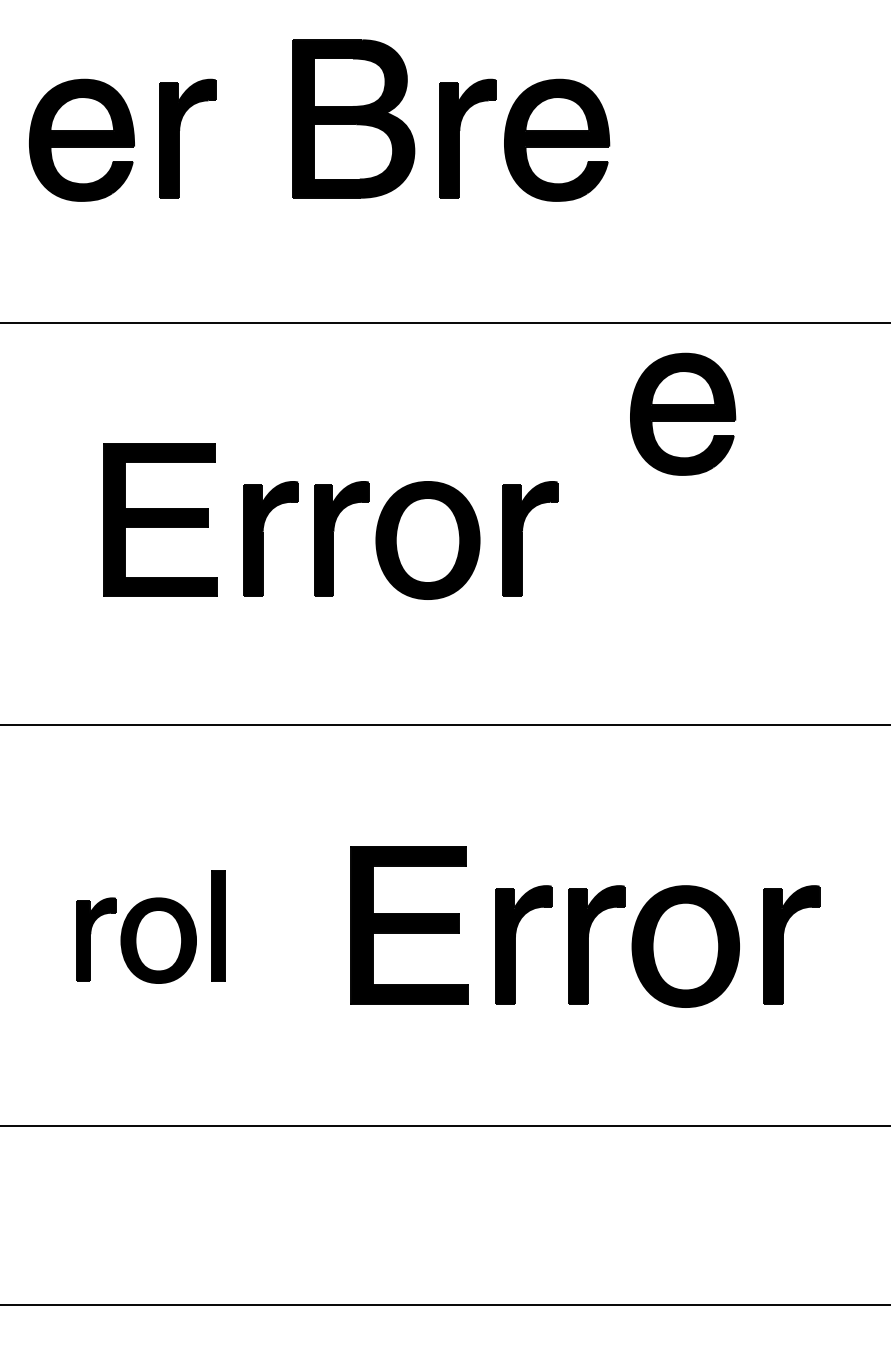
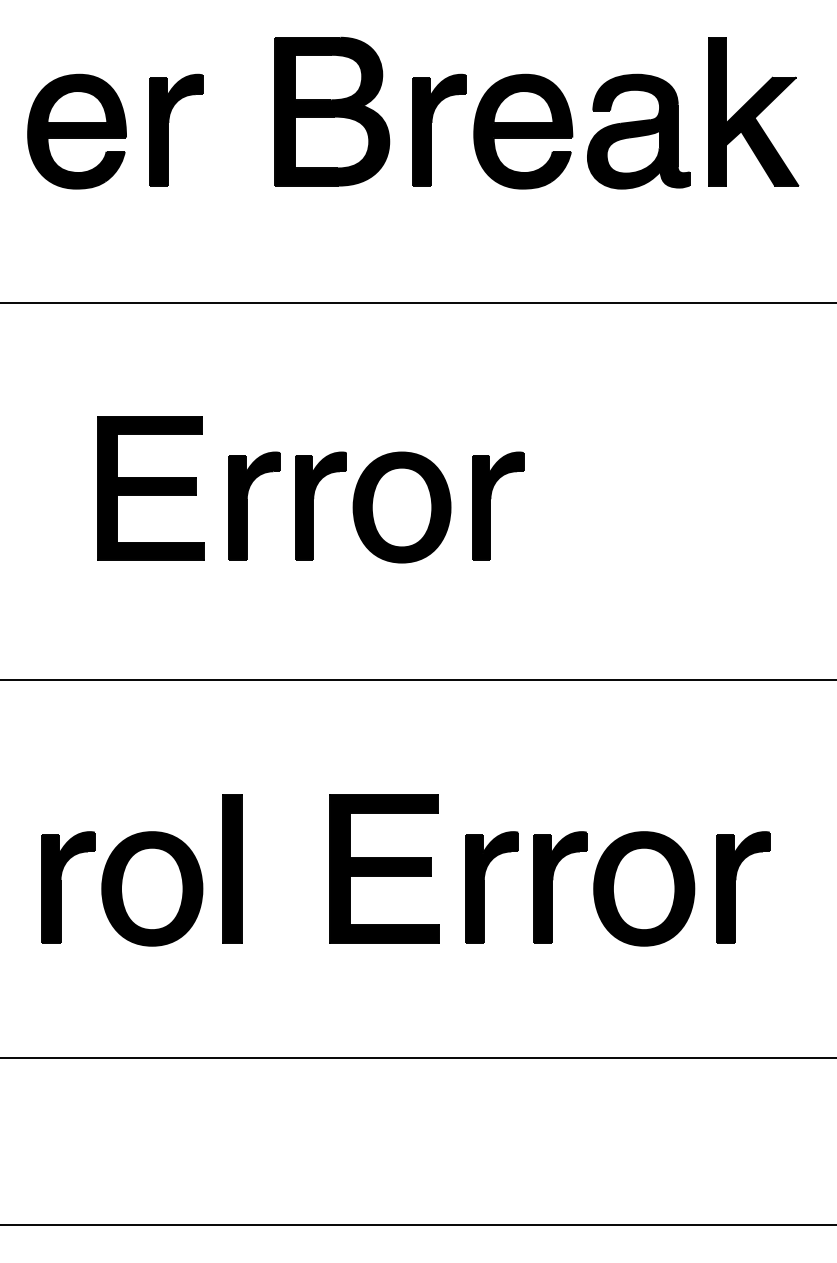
part: (721, 120) -> (677, 113), added
part: (683, 413) -> (642, 388), removed
part: (150, 926) -> (141, 870), size x1.43

